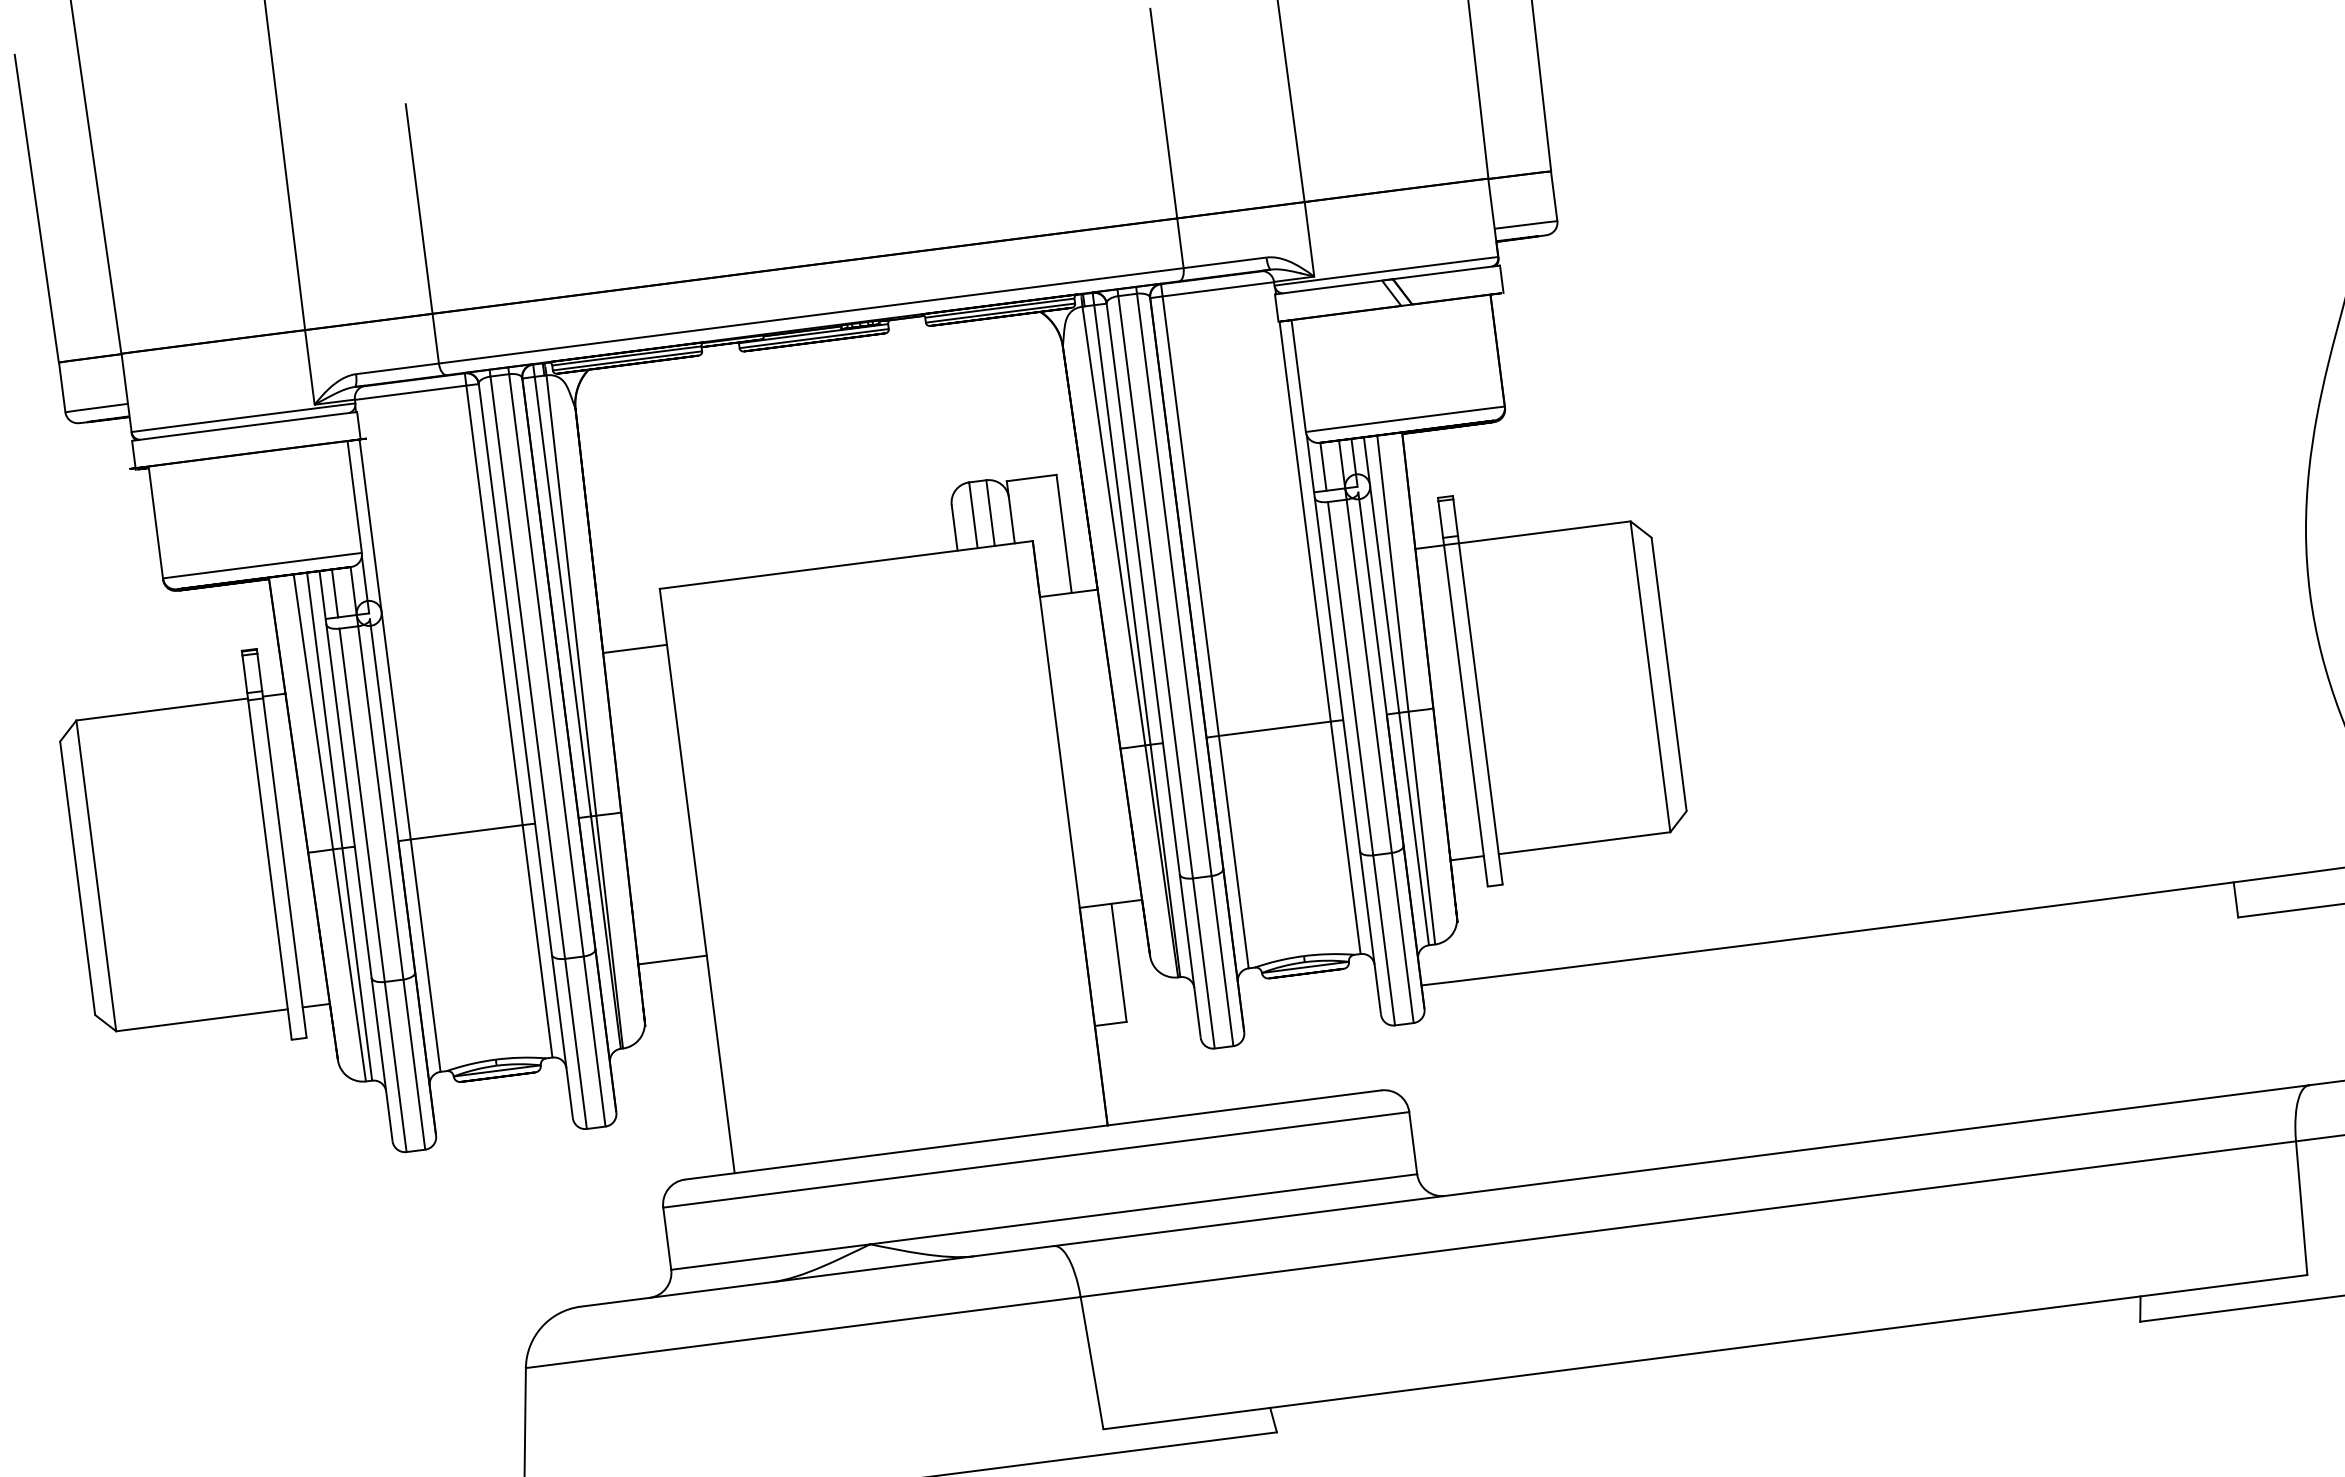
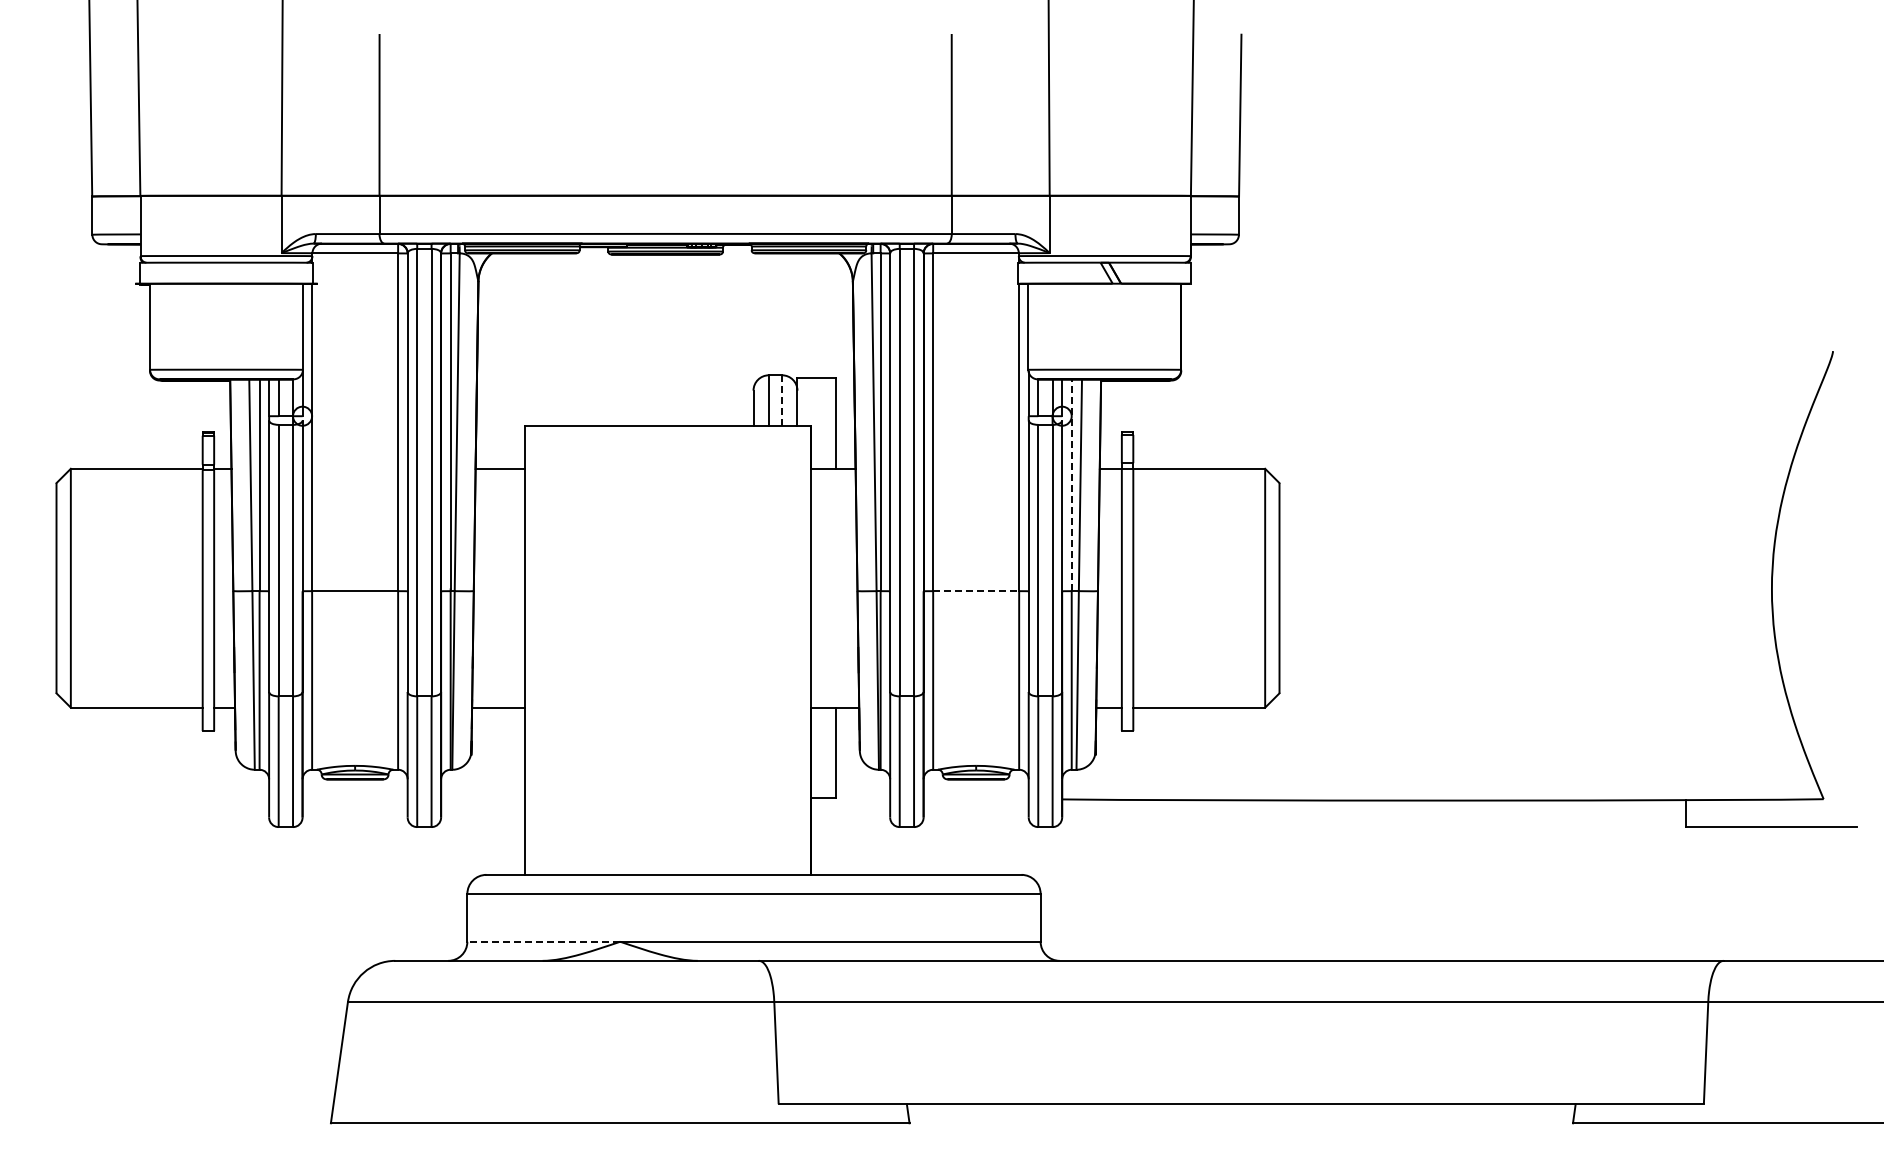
line: (991, 512) -> (782, 400), solid -> dashed
line: (1381, 575) -> (1071, 485), solid -> dashed
line: (1275, 729) -> (976, 591), solid -> dashed
line: (770, 1256) -> (543, 941), solid -> dashed

